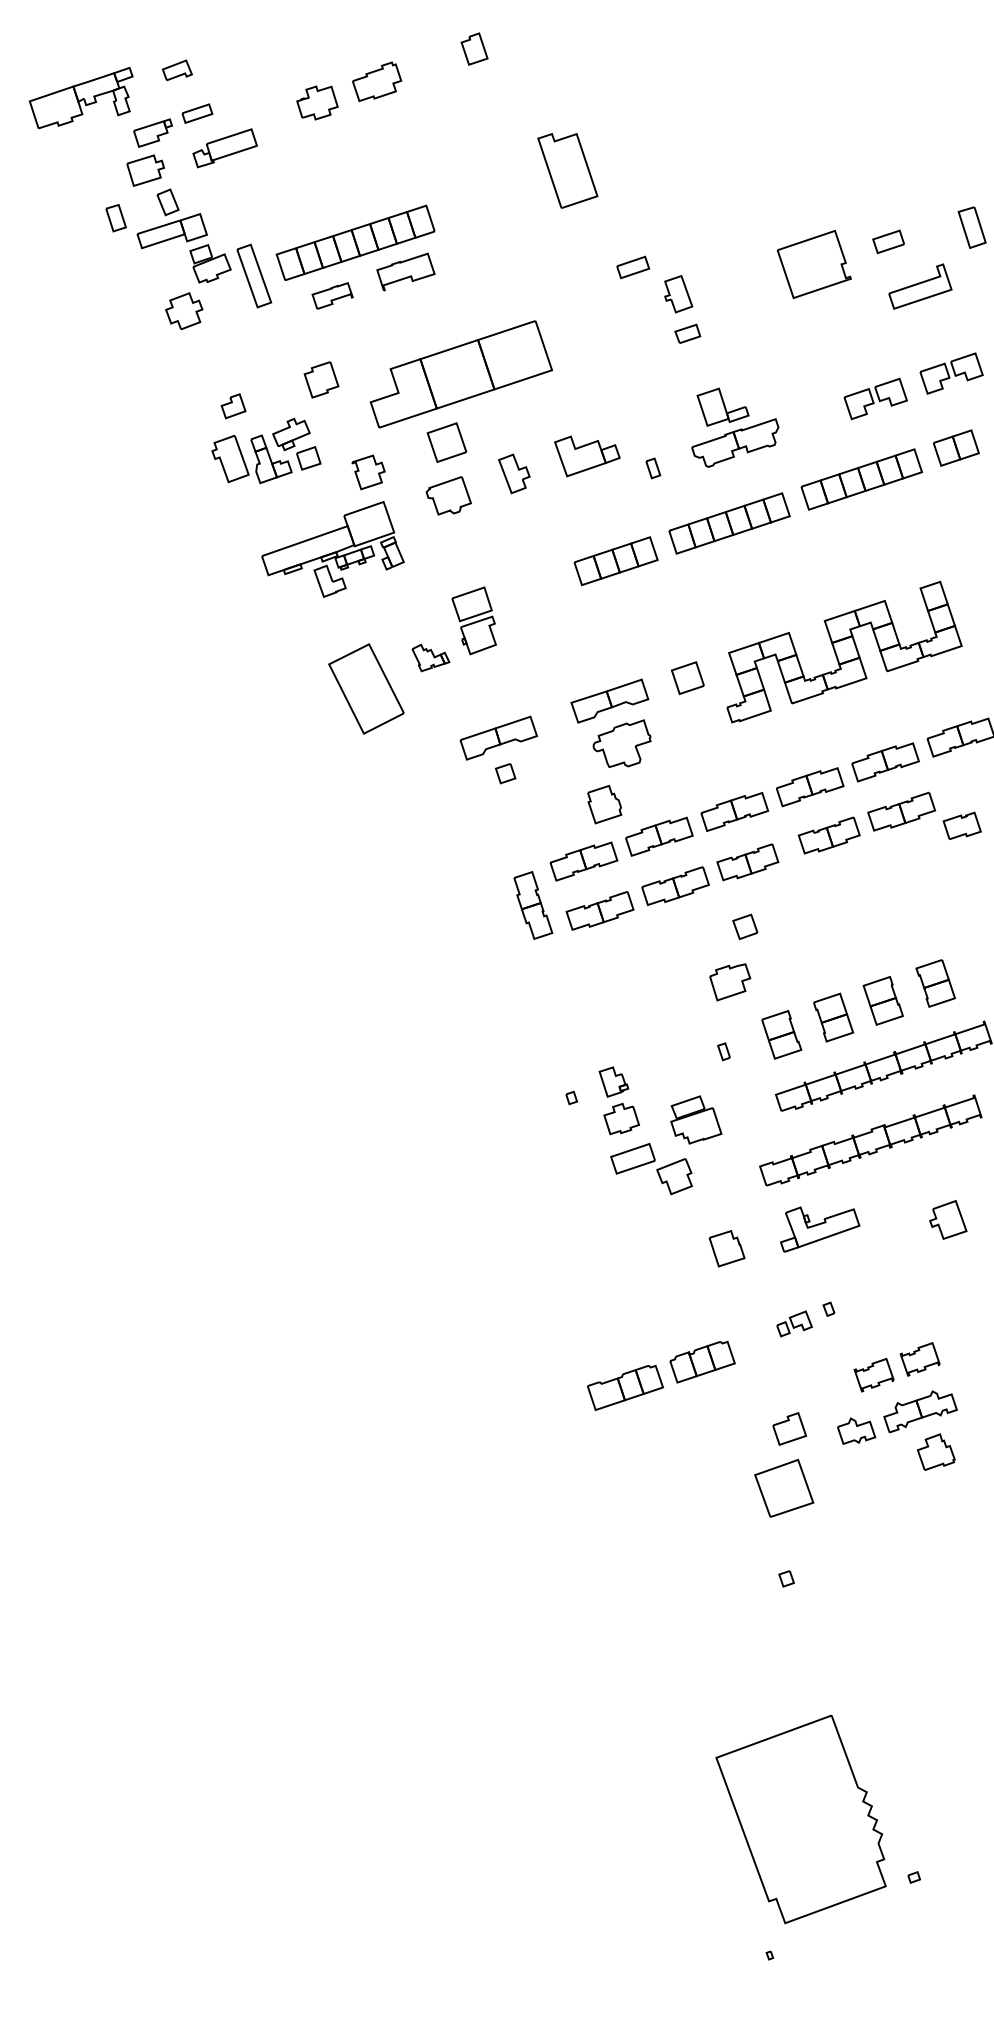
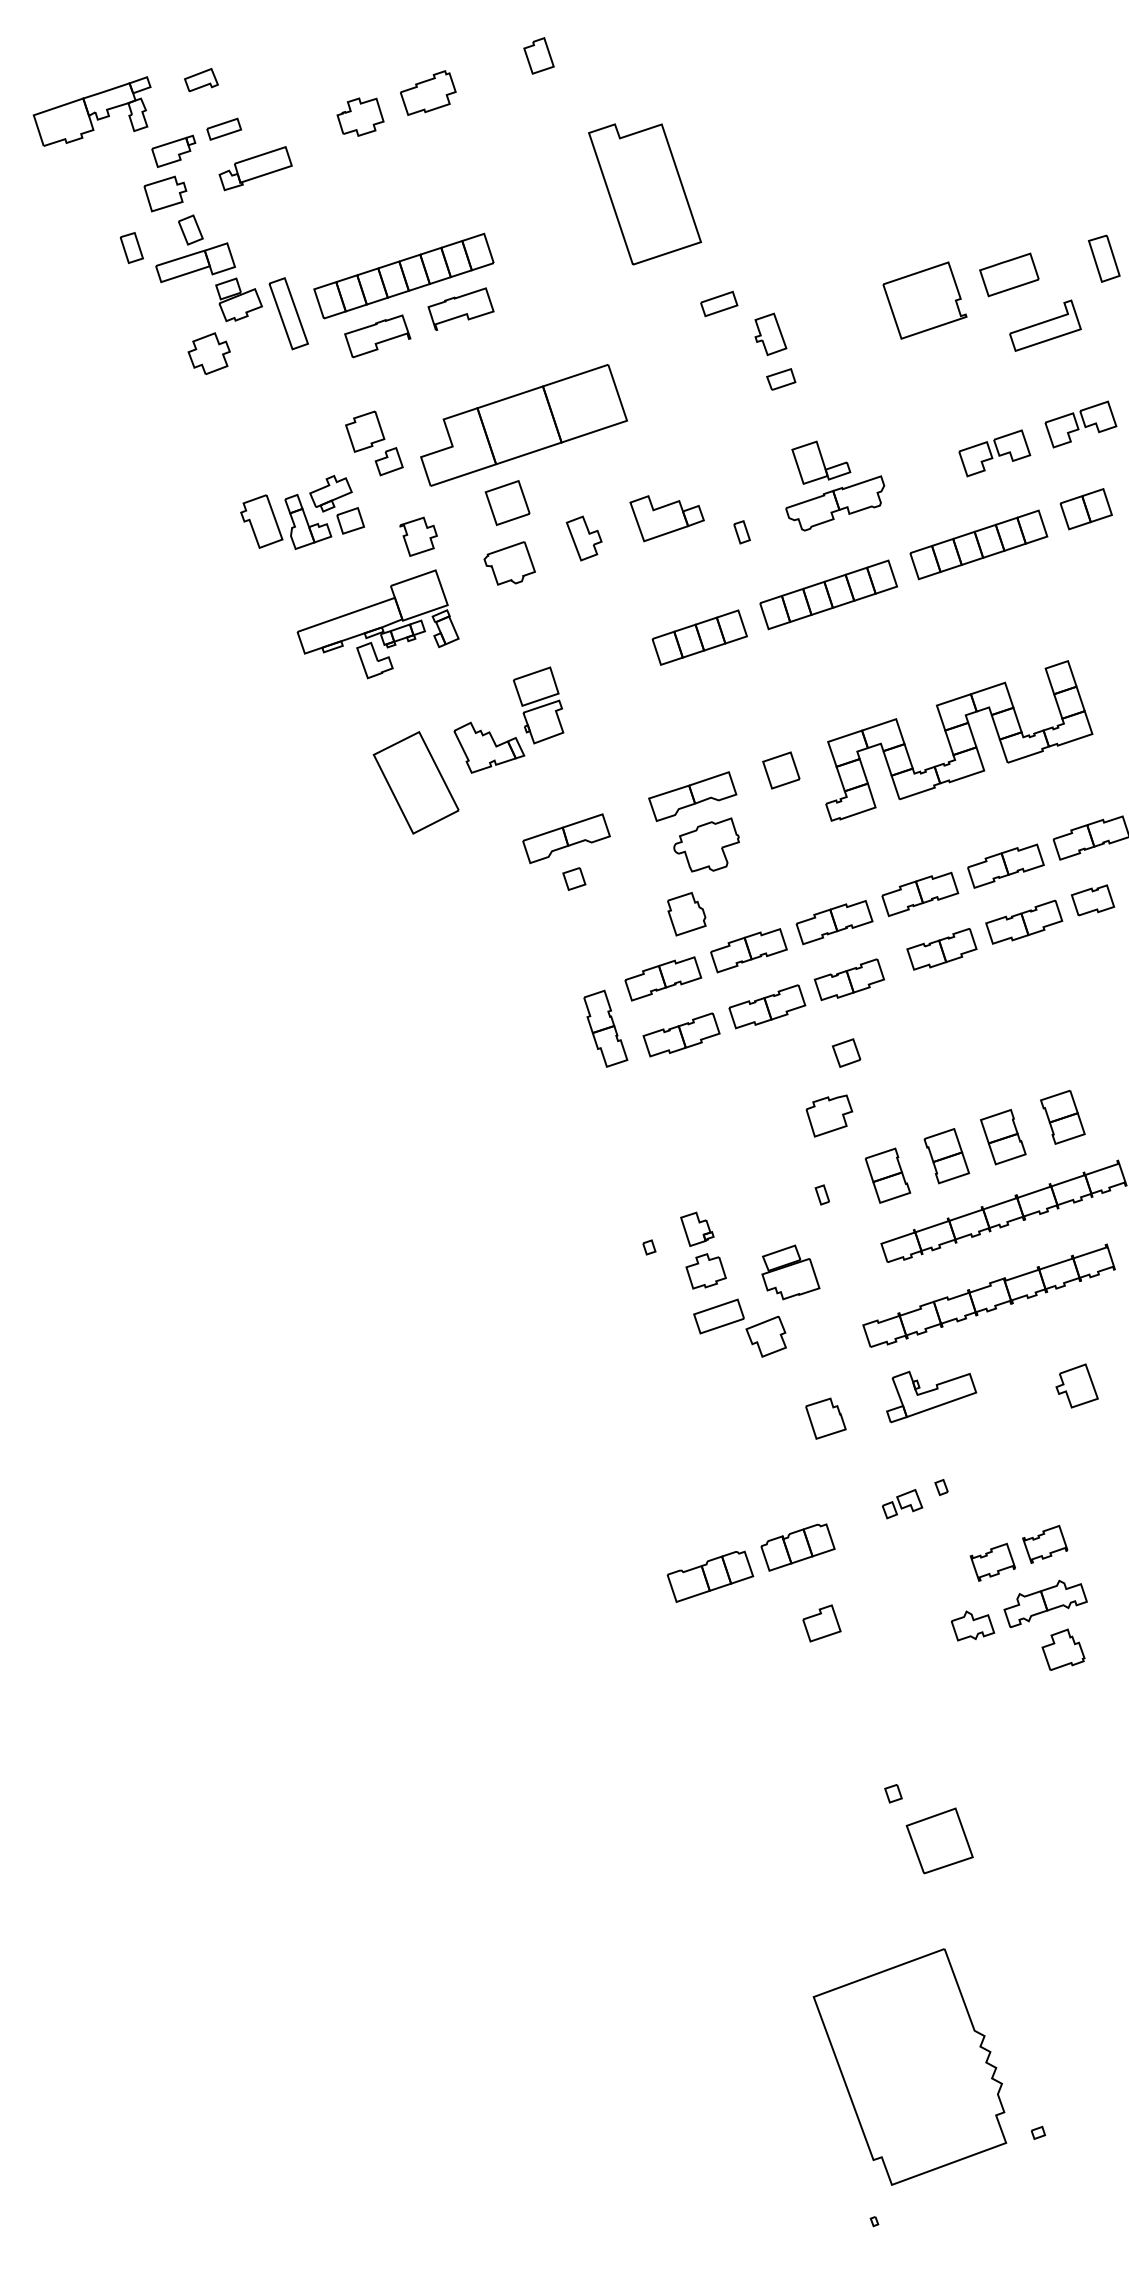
part: (567, 171) -> (644, 194), size x1.67
part: (888, 241) -> (1009, 274), size x1.67
part: (332, 296) -> (377, 336), size x1.43
part: (232, 406) -> (388, 461), moved
part: (430, 657) -> (489, 747), size x1.67
part: (961, 826) -> (1092, 900), moved
part: (789, 1429) -> (821, 1623), moved
part: (783, 1488) -> (939, 1840), moved

